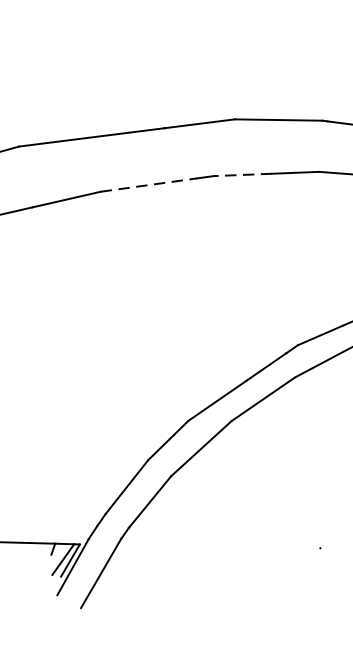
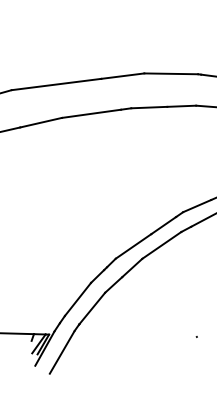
line: (241, 174) -> (148, 107), dashed -> solid
line: (148, 184) -> (91, 113), dashed -> solid

